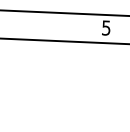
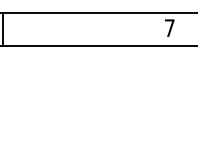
text: (106, 28) -> (169, 28), 5 -> 7

